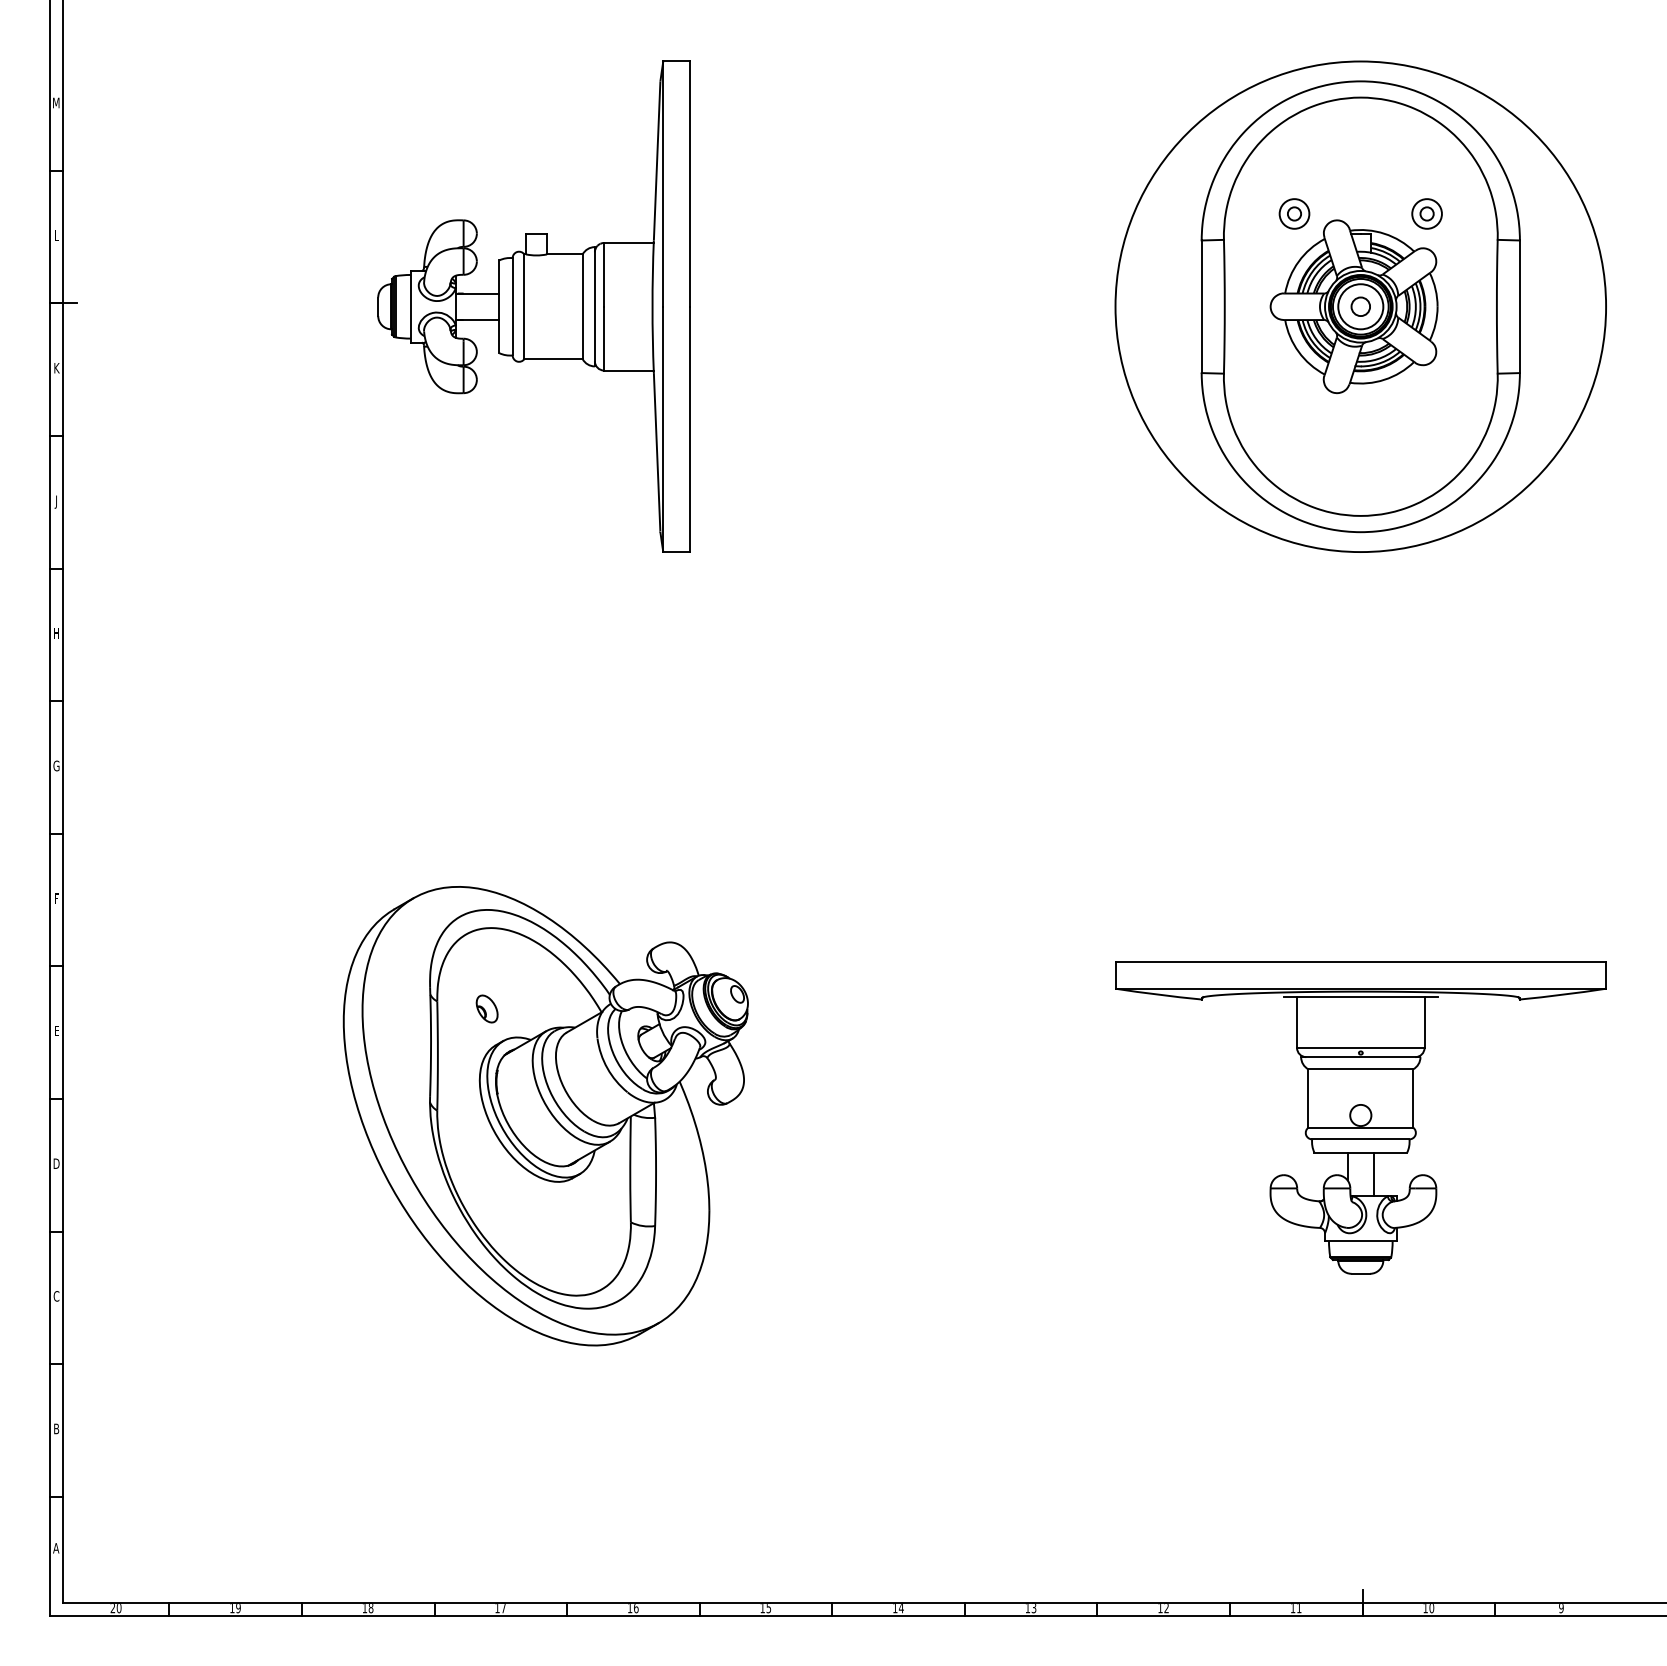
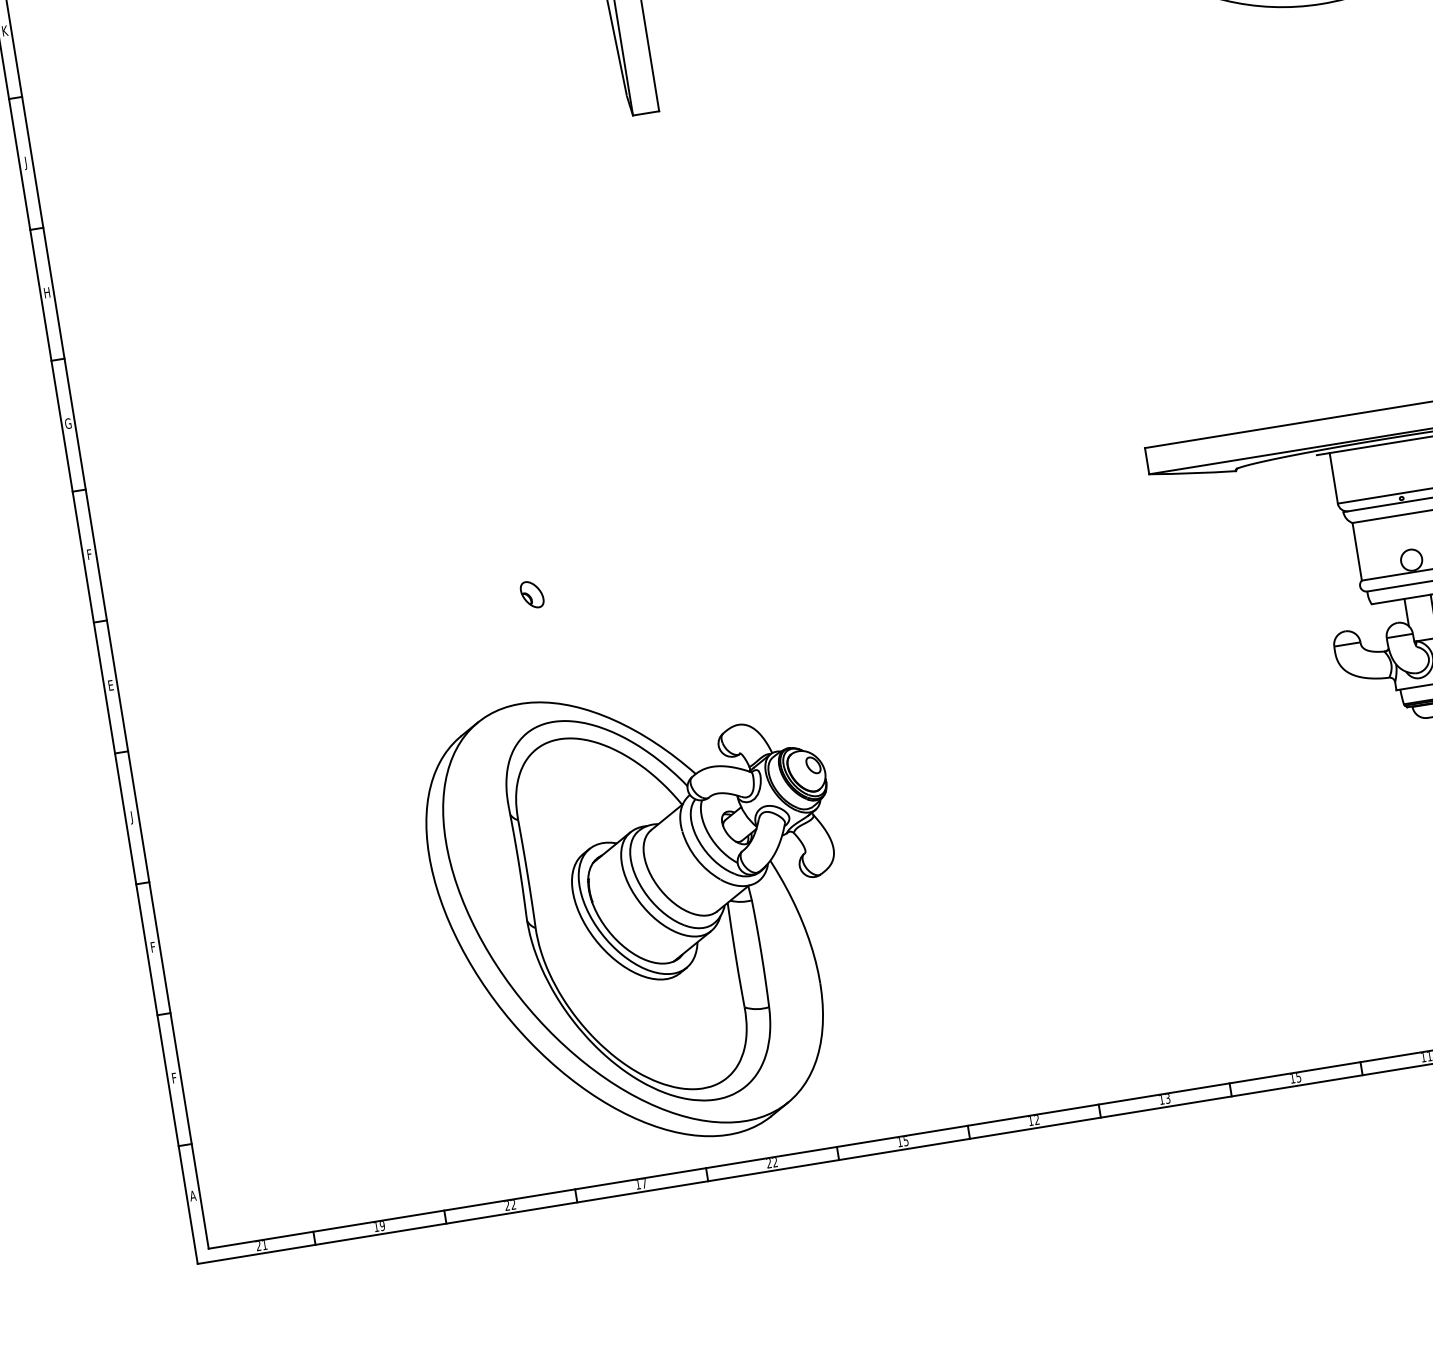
part: (545, 1116) -> (643, 916), moved
text: (56, 1164) -> (131, 817), D -> J
text: (56, 1296) -> (153, 947), C -> F
text: (56, 1428) -> (174, 1077), B -> F
text: (118, 1608) -> (264, 1245), 20 -> 21
text: (367, 1608) -> (509, 1205), 18 -> 22
text: (632, 1608) -> (771, 1163), 16 -> 22
text: (900, 1608) -> (1036, 1120), 14 -> 12
text: (1166, 1608) -> (1298, 1077), 12 -> 15

